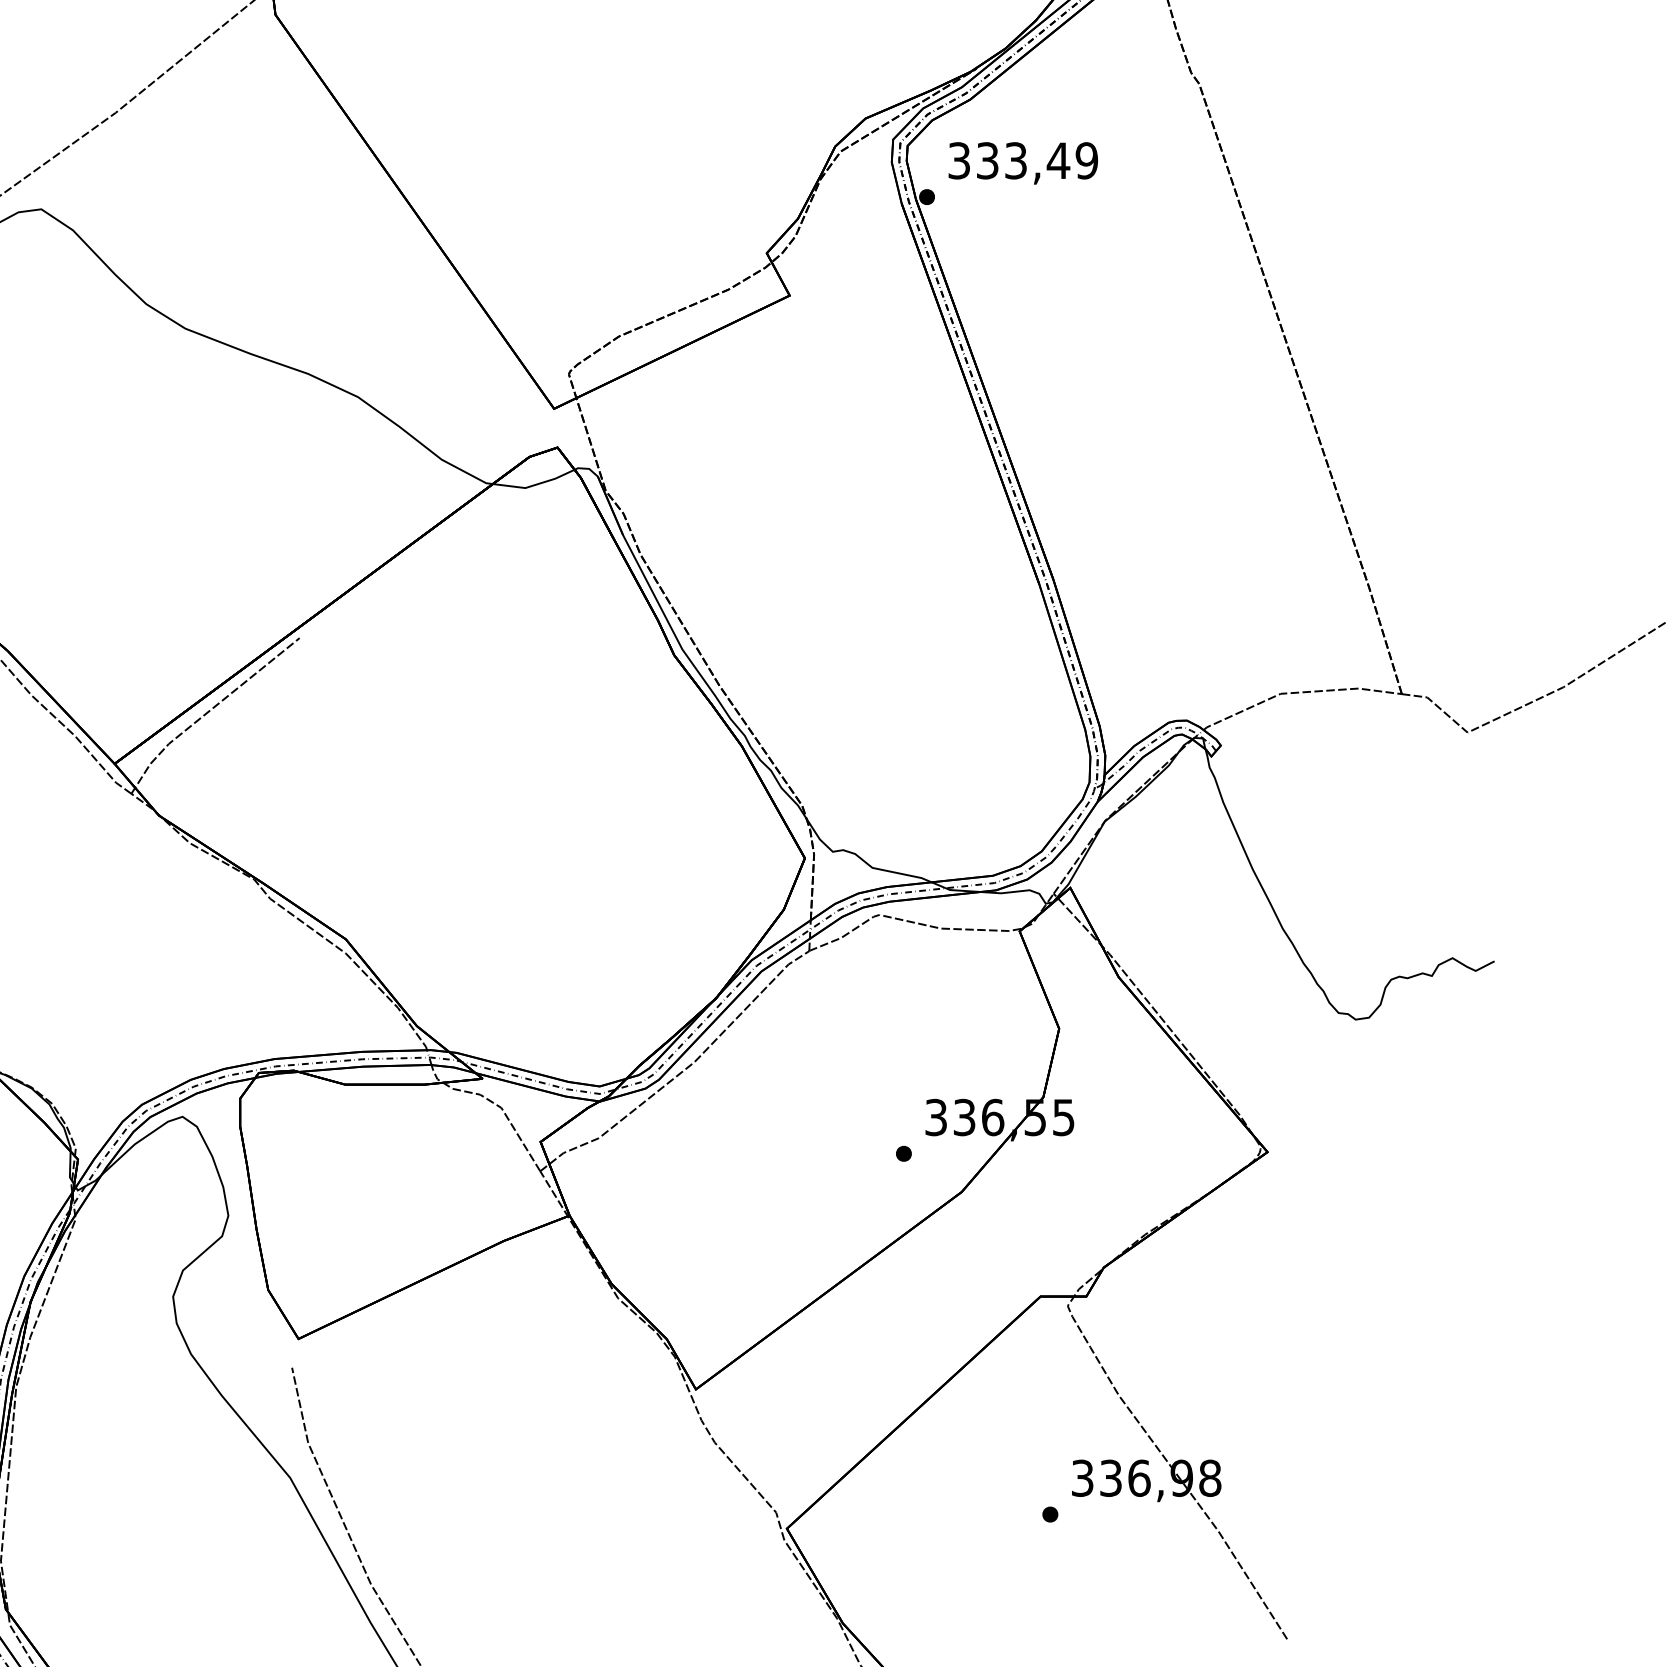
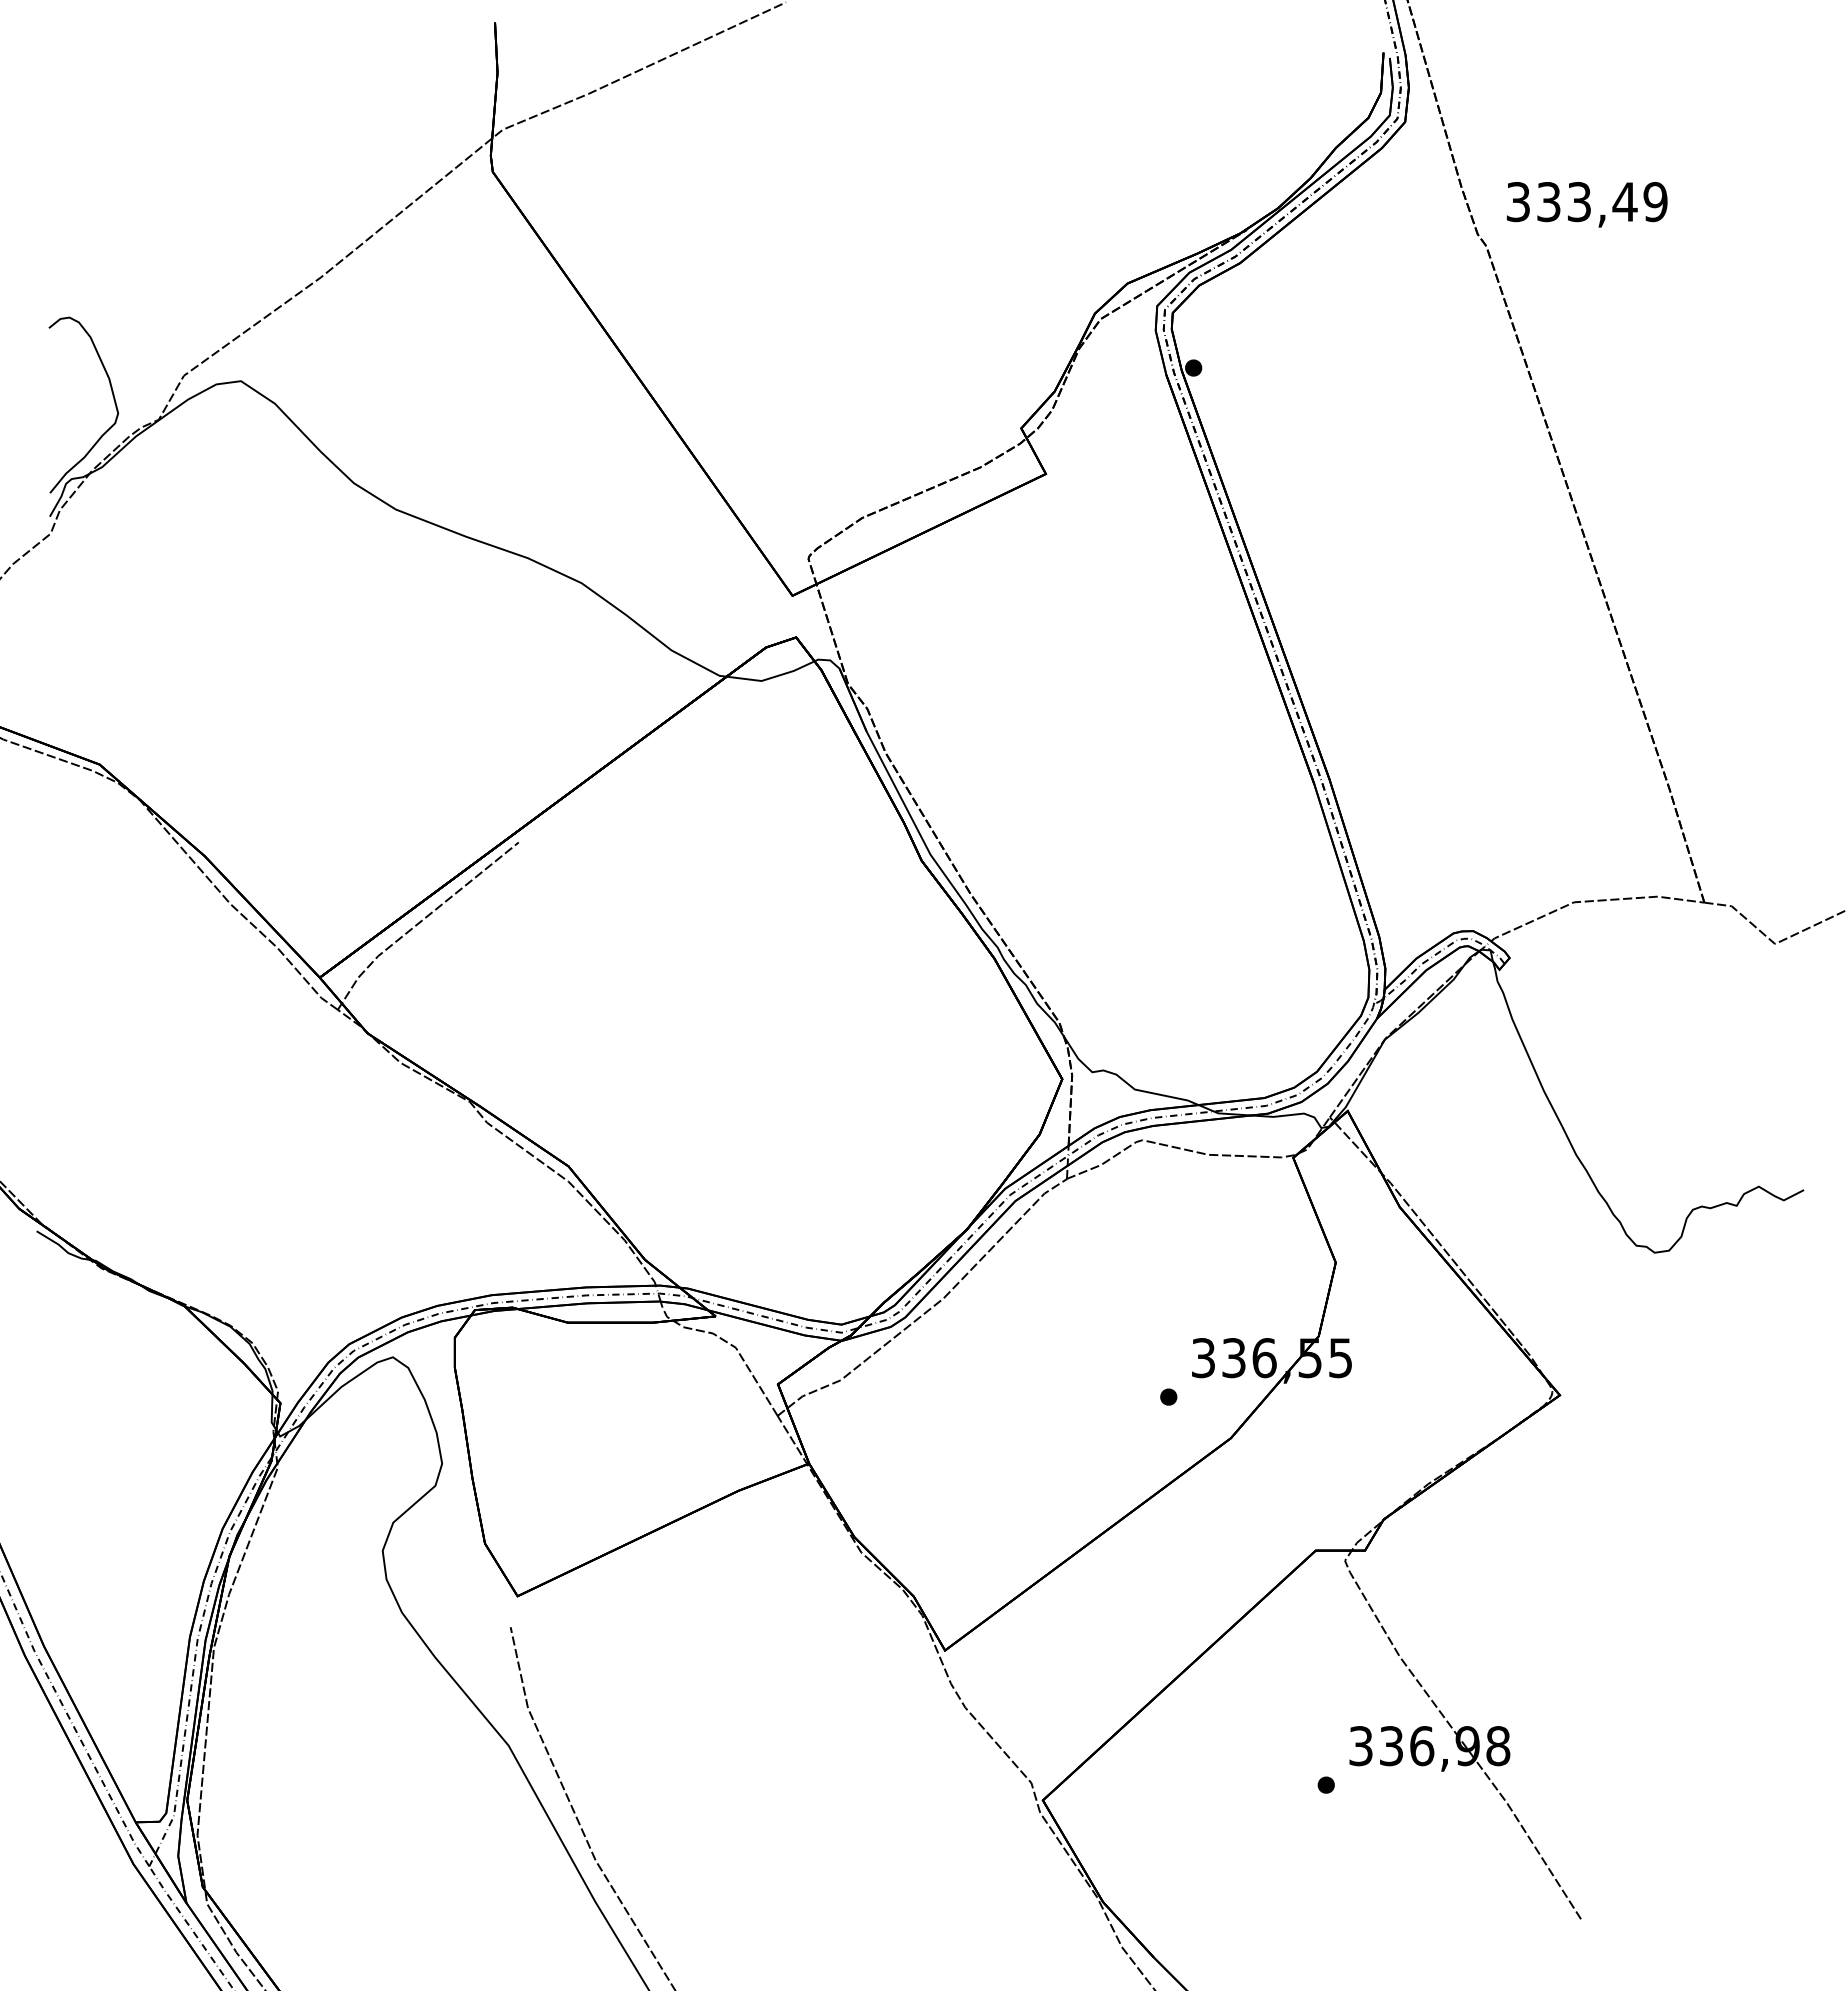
text: (1023, 163) -> (1587, 204), moved

